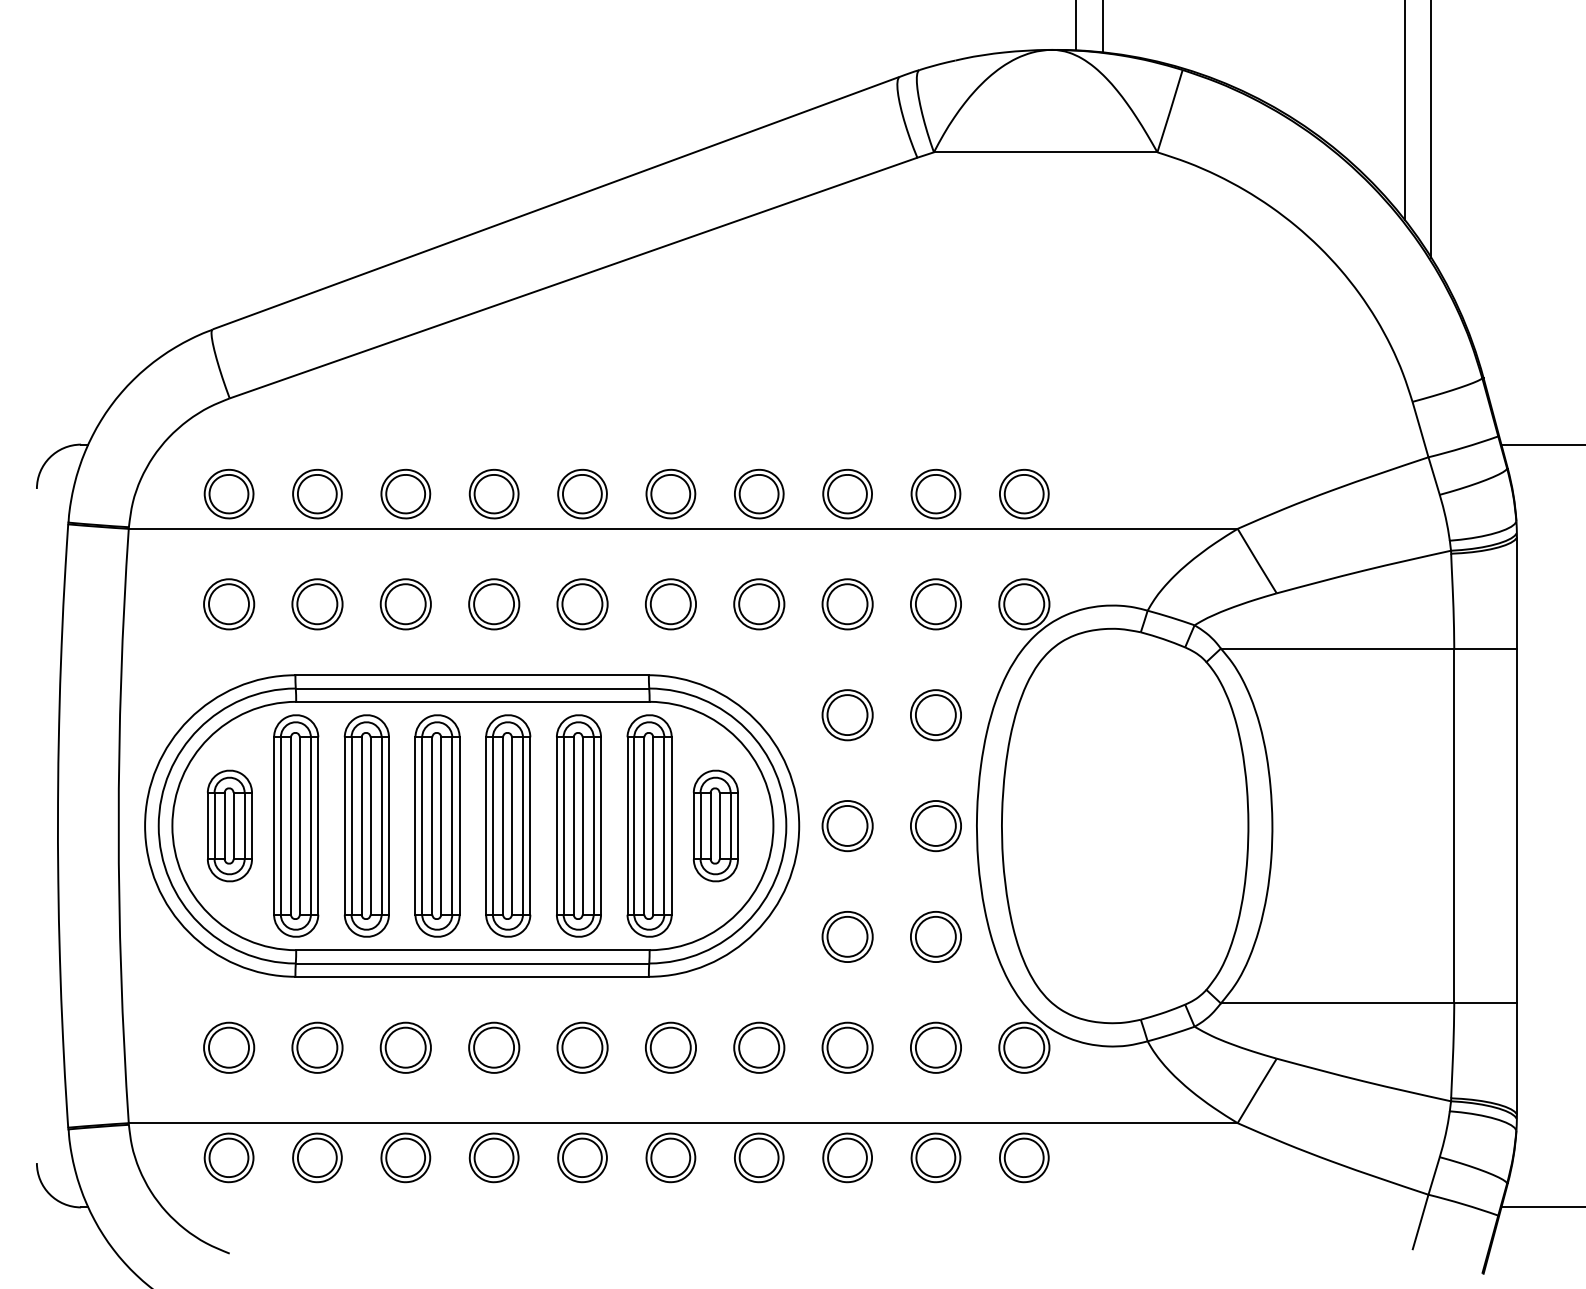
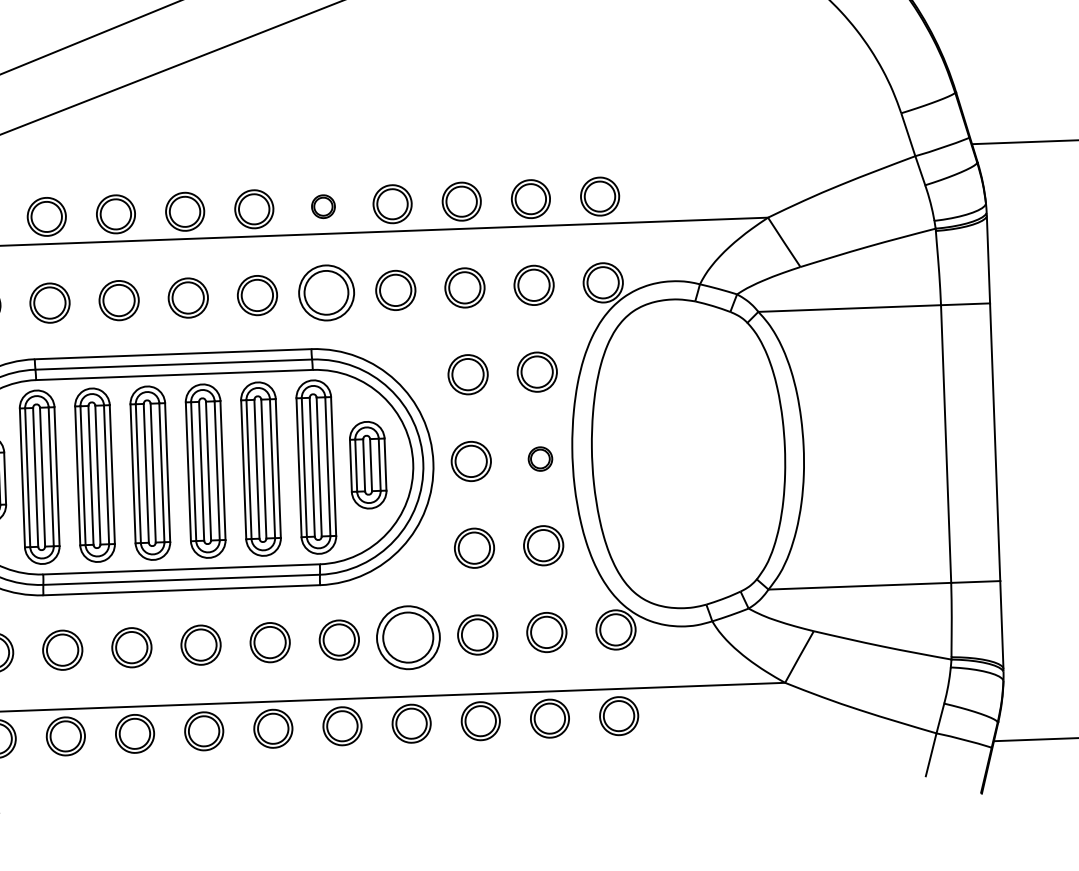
part: (670, 493) -> (323, 206), size x0.6
part: (670, 604) -> (326, 293), size x1.4
part: (935, 826) -> (540, 459), size x0.6
part: (759, 1047) -> (408, 637), size x1.6

